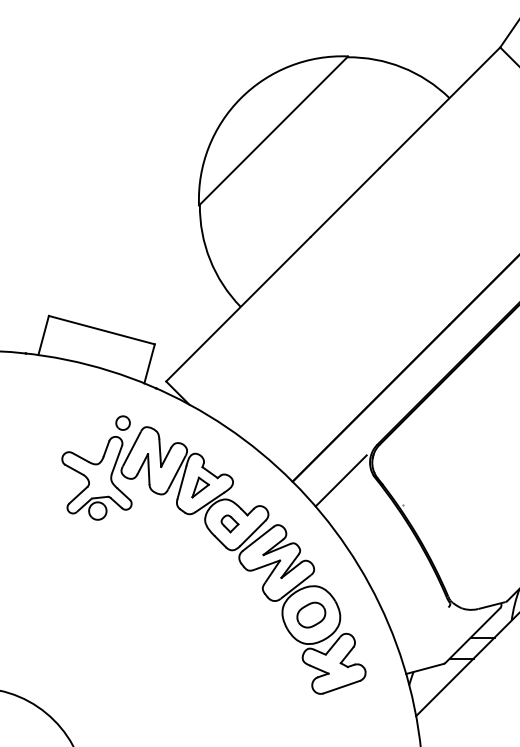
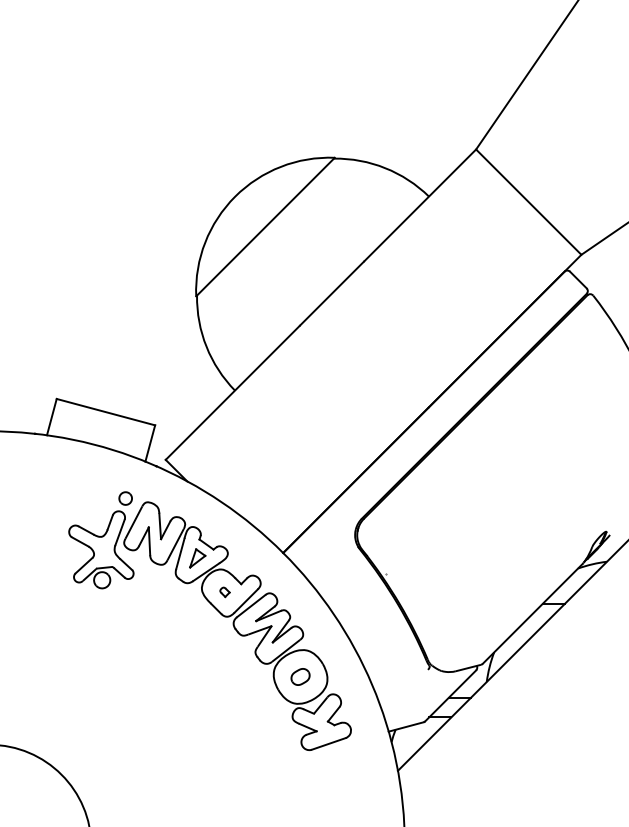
line: (341, 480) -> (328, 551), removed
part: (229, 524) -> (224, 592), size x0.6
part: (311, 614) -> (300, 676), size x0.7

